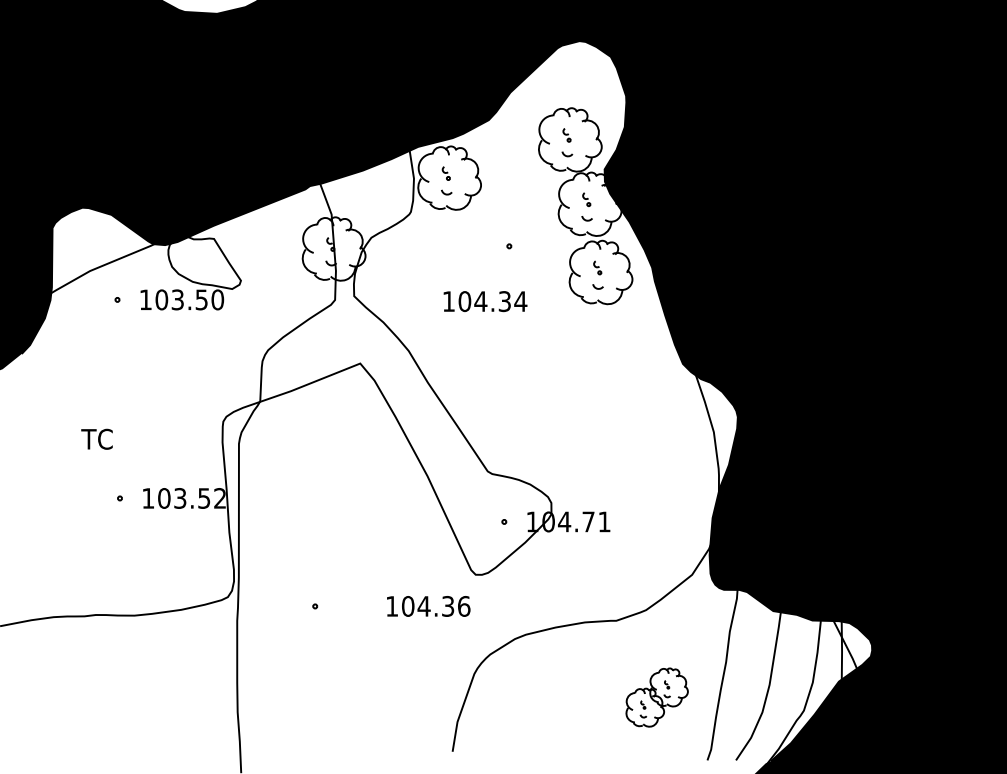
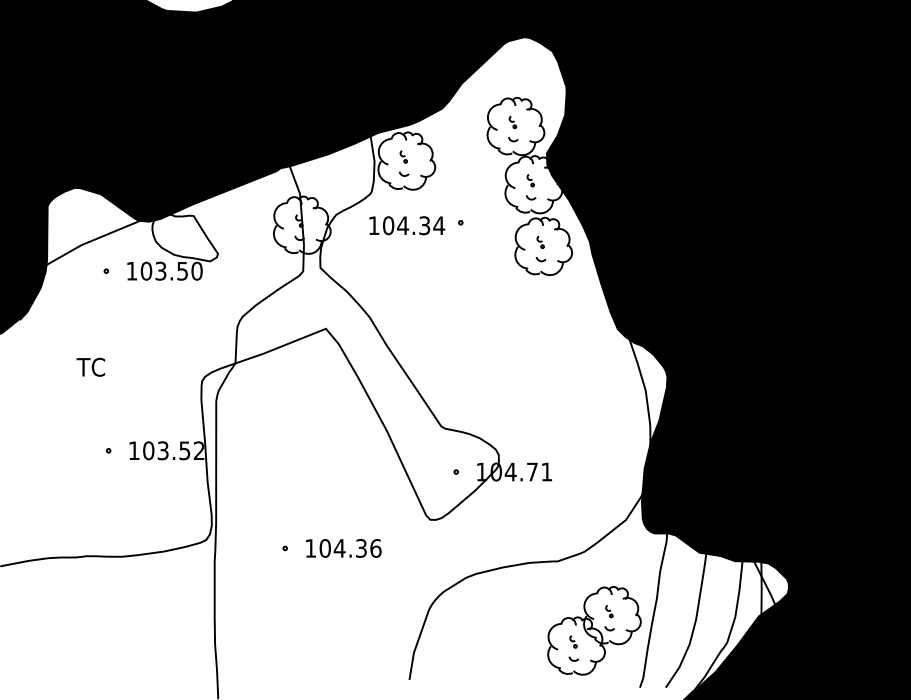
text: (485, 301) -> (407, 225), moved
text: (96, 438) -> (90, 366), moved
text: (428, 606) -> (343, 548), moved
part: (657, 697) -> (594, 630), size x1.67

